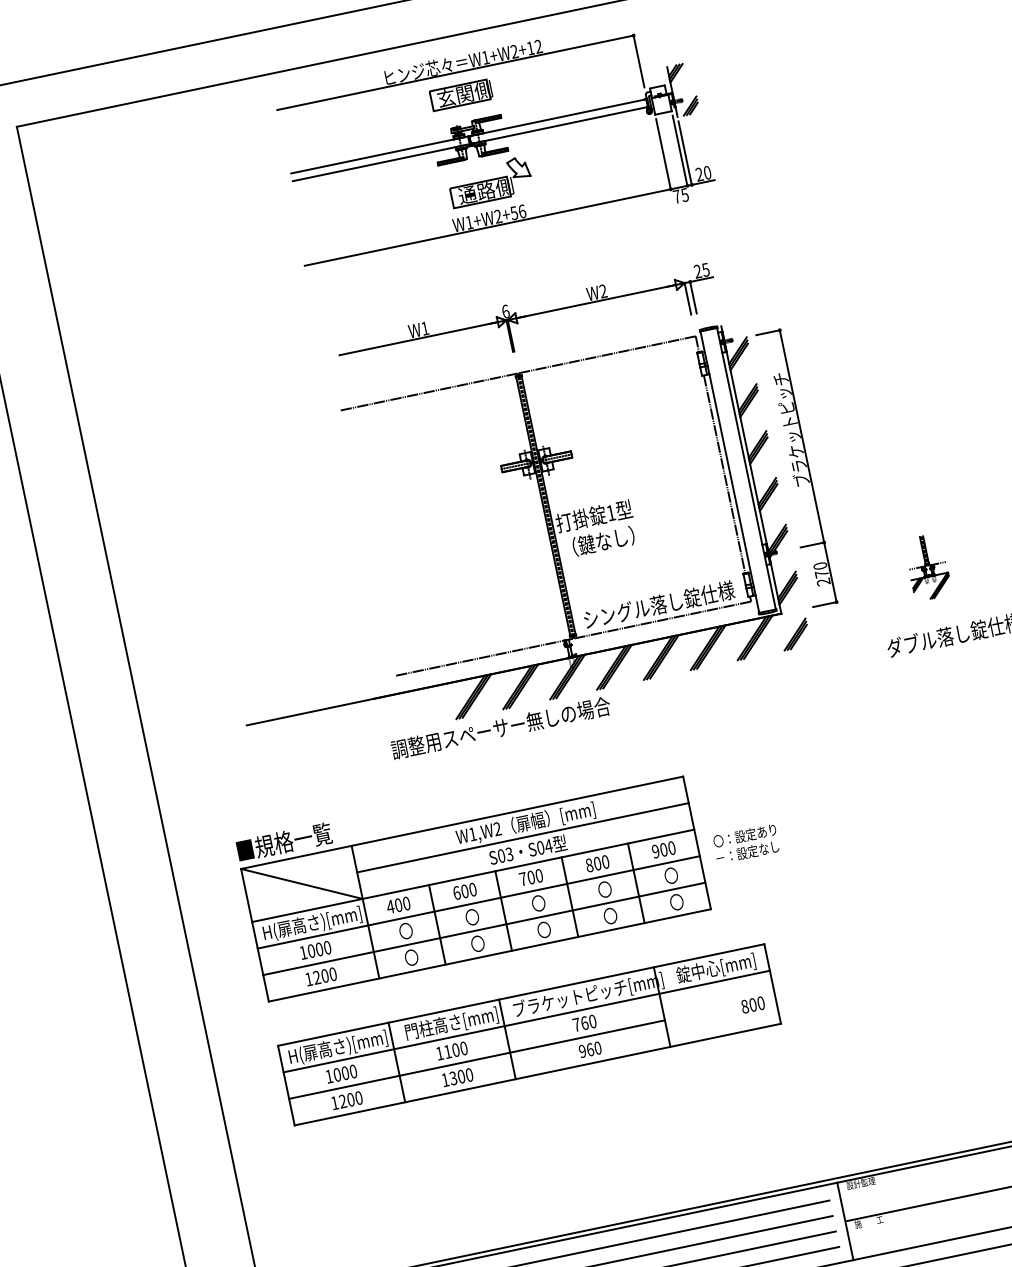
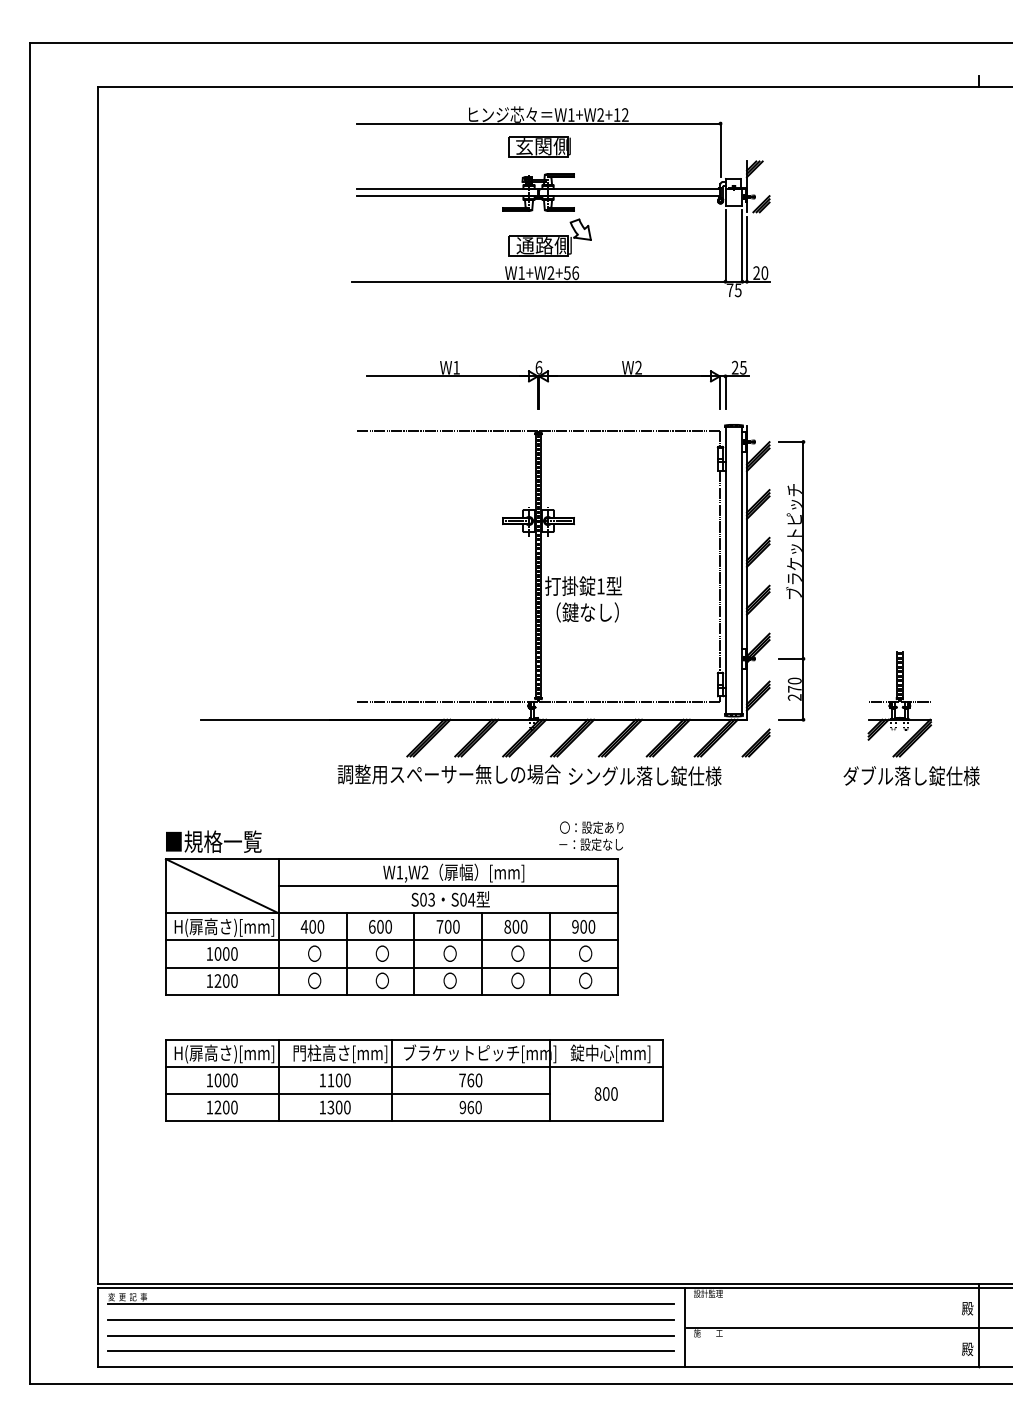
part: (927, 567) -> (899, 704), size x1.67
text: (659, 604) -> (645, 775), moved
text: (746, 843) -> (591, 835), moved
text: (752, 1004) -> (605, 1093), moved

